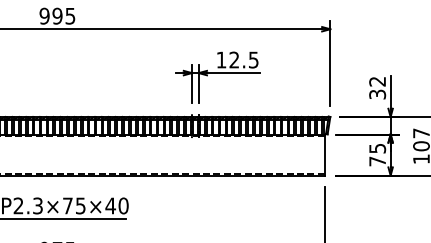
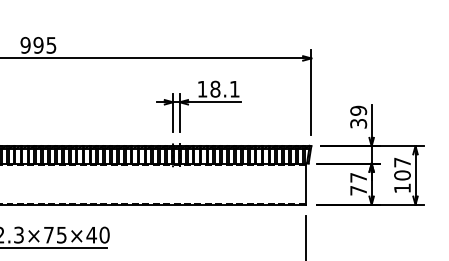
text: (243, 59) -> (224, 88), 12.5 -> 18.1
text: (377, 81) -> (358, 110), 32 -> 39
text: (377, 148) -> (358, 177), 75 -> 77

